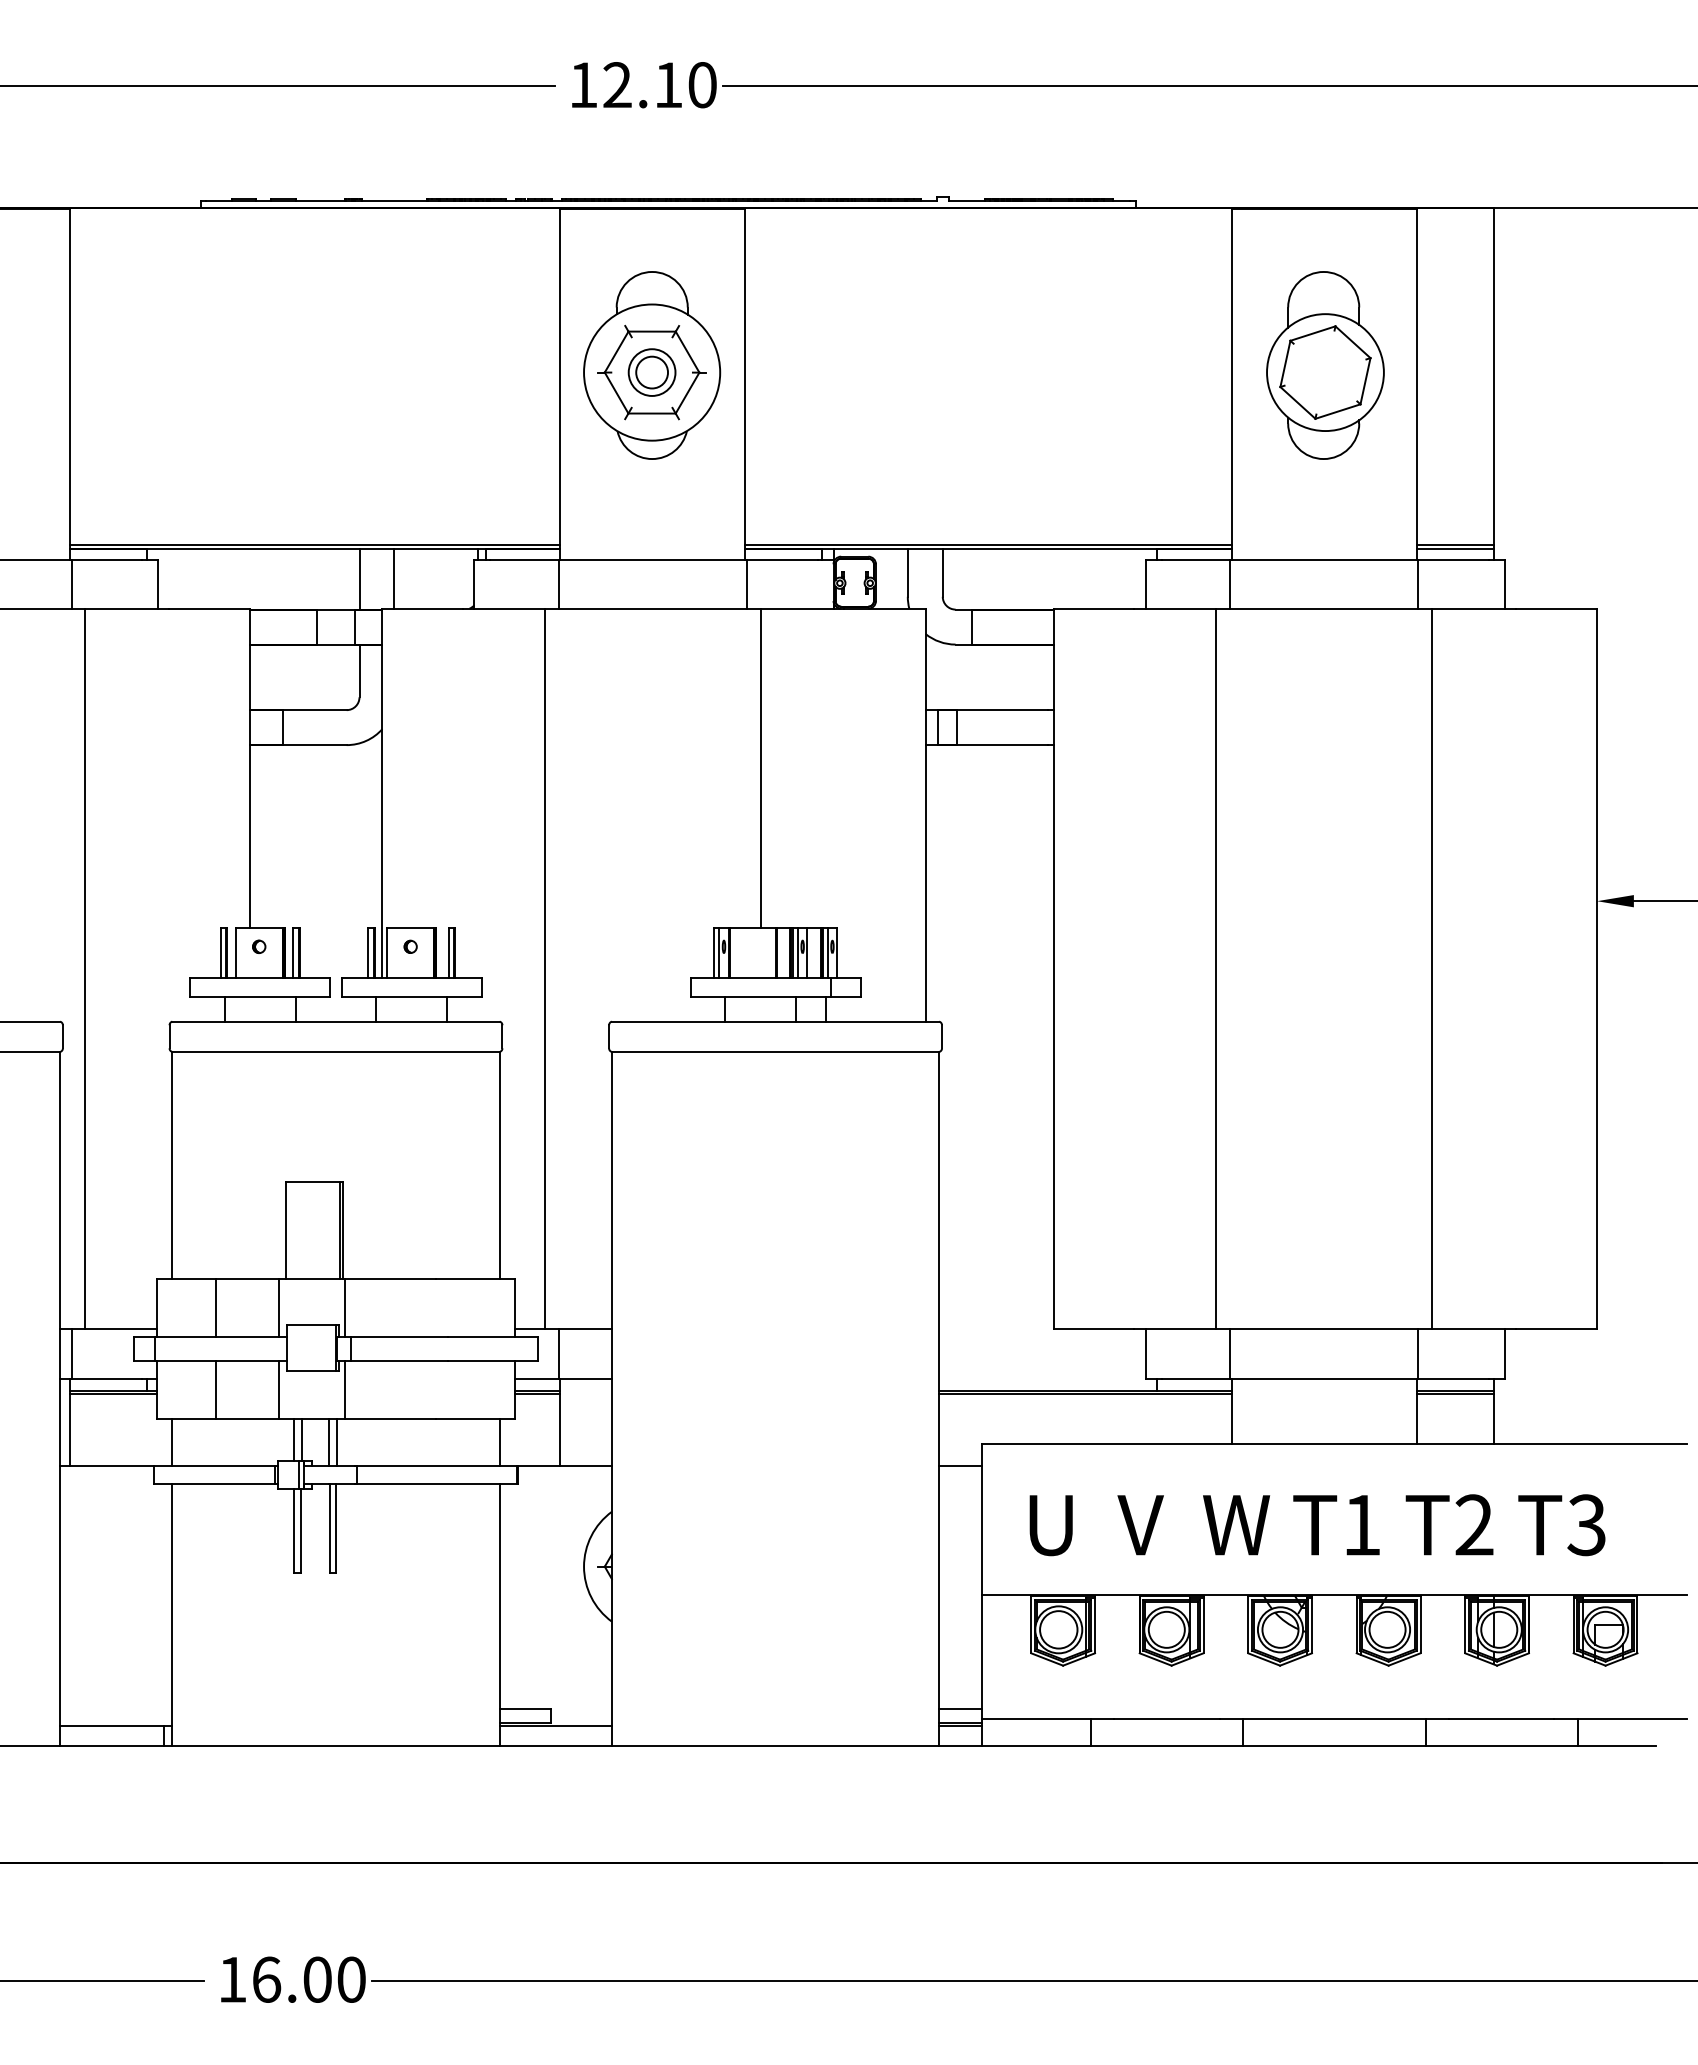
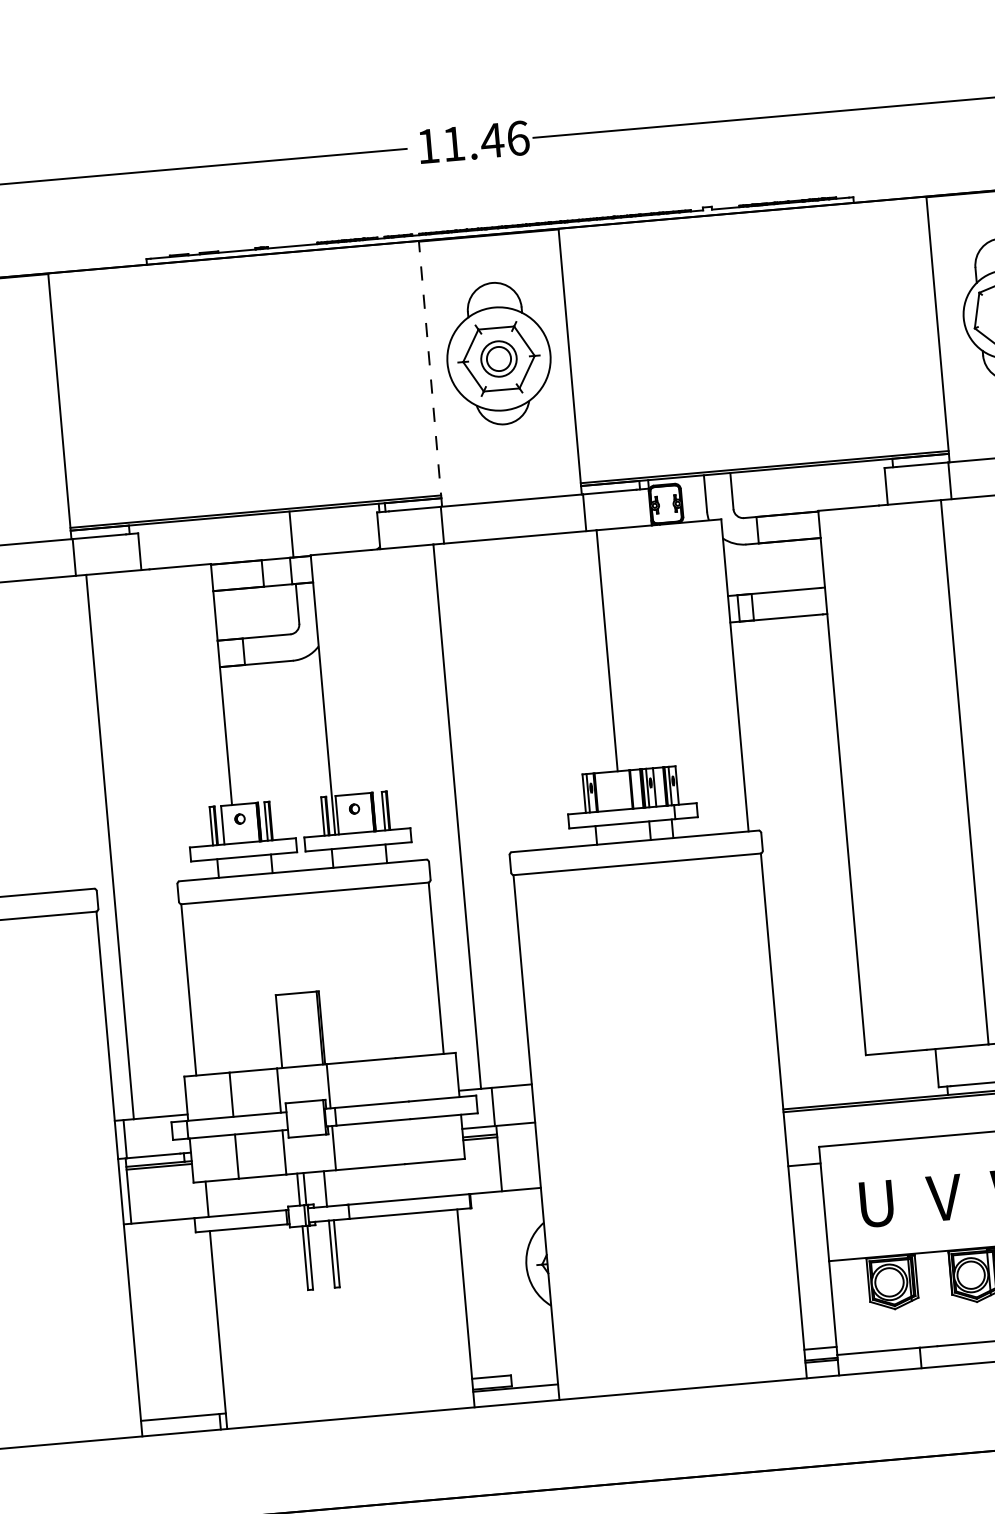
text: (660, 85) -> (486, 141), 12.10 -> 11.46
line: (560, 384) -> (430, 374), solid -> dashed
line: (394, 578) -> (317, 531), removed
line: (337, 1441) -> (331, 1187), removed
line: (499, 1441) -> (454, 1177), removed

